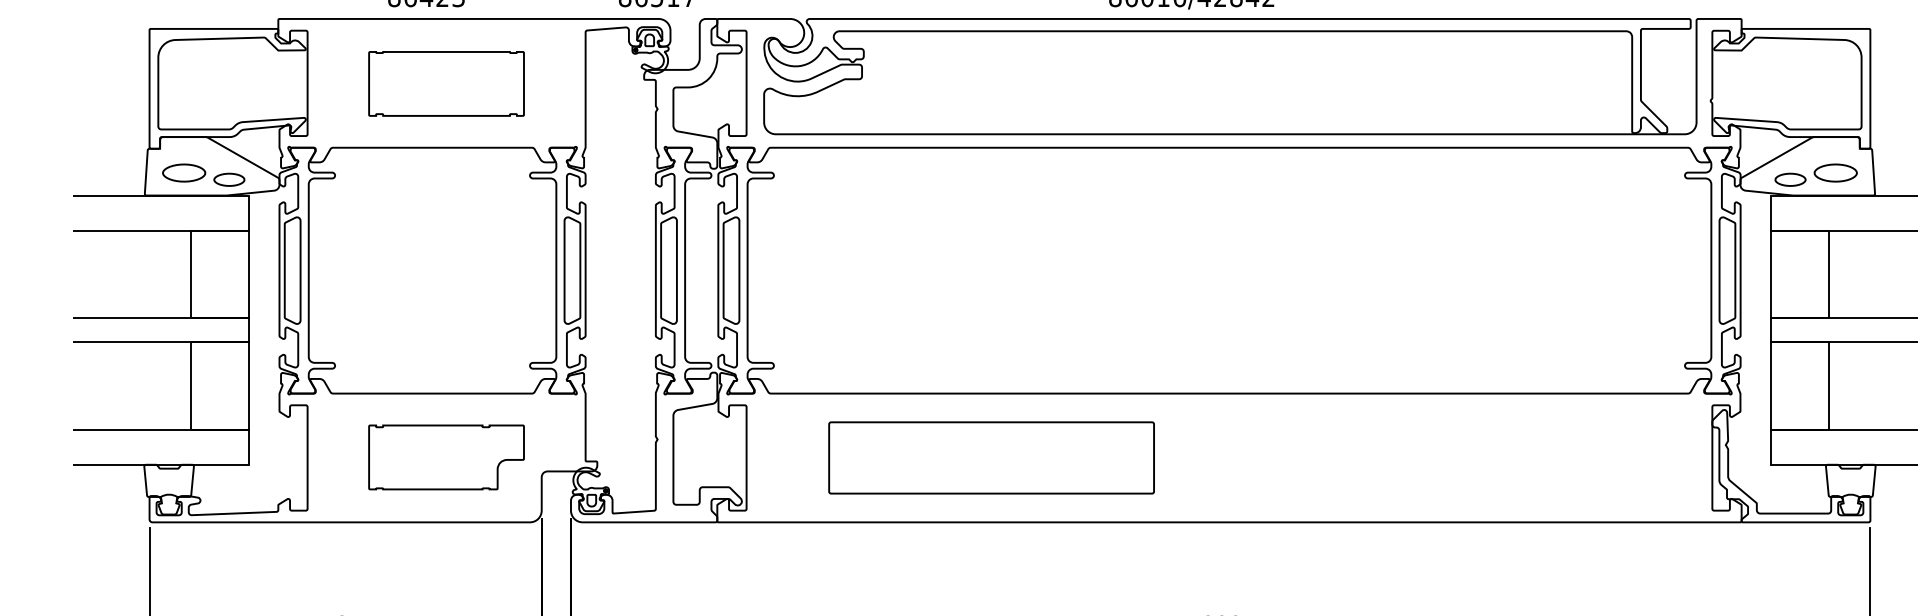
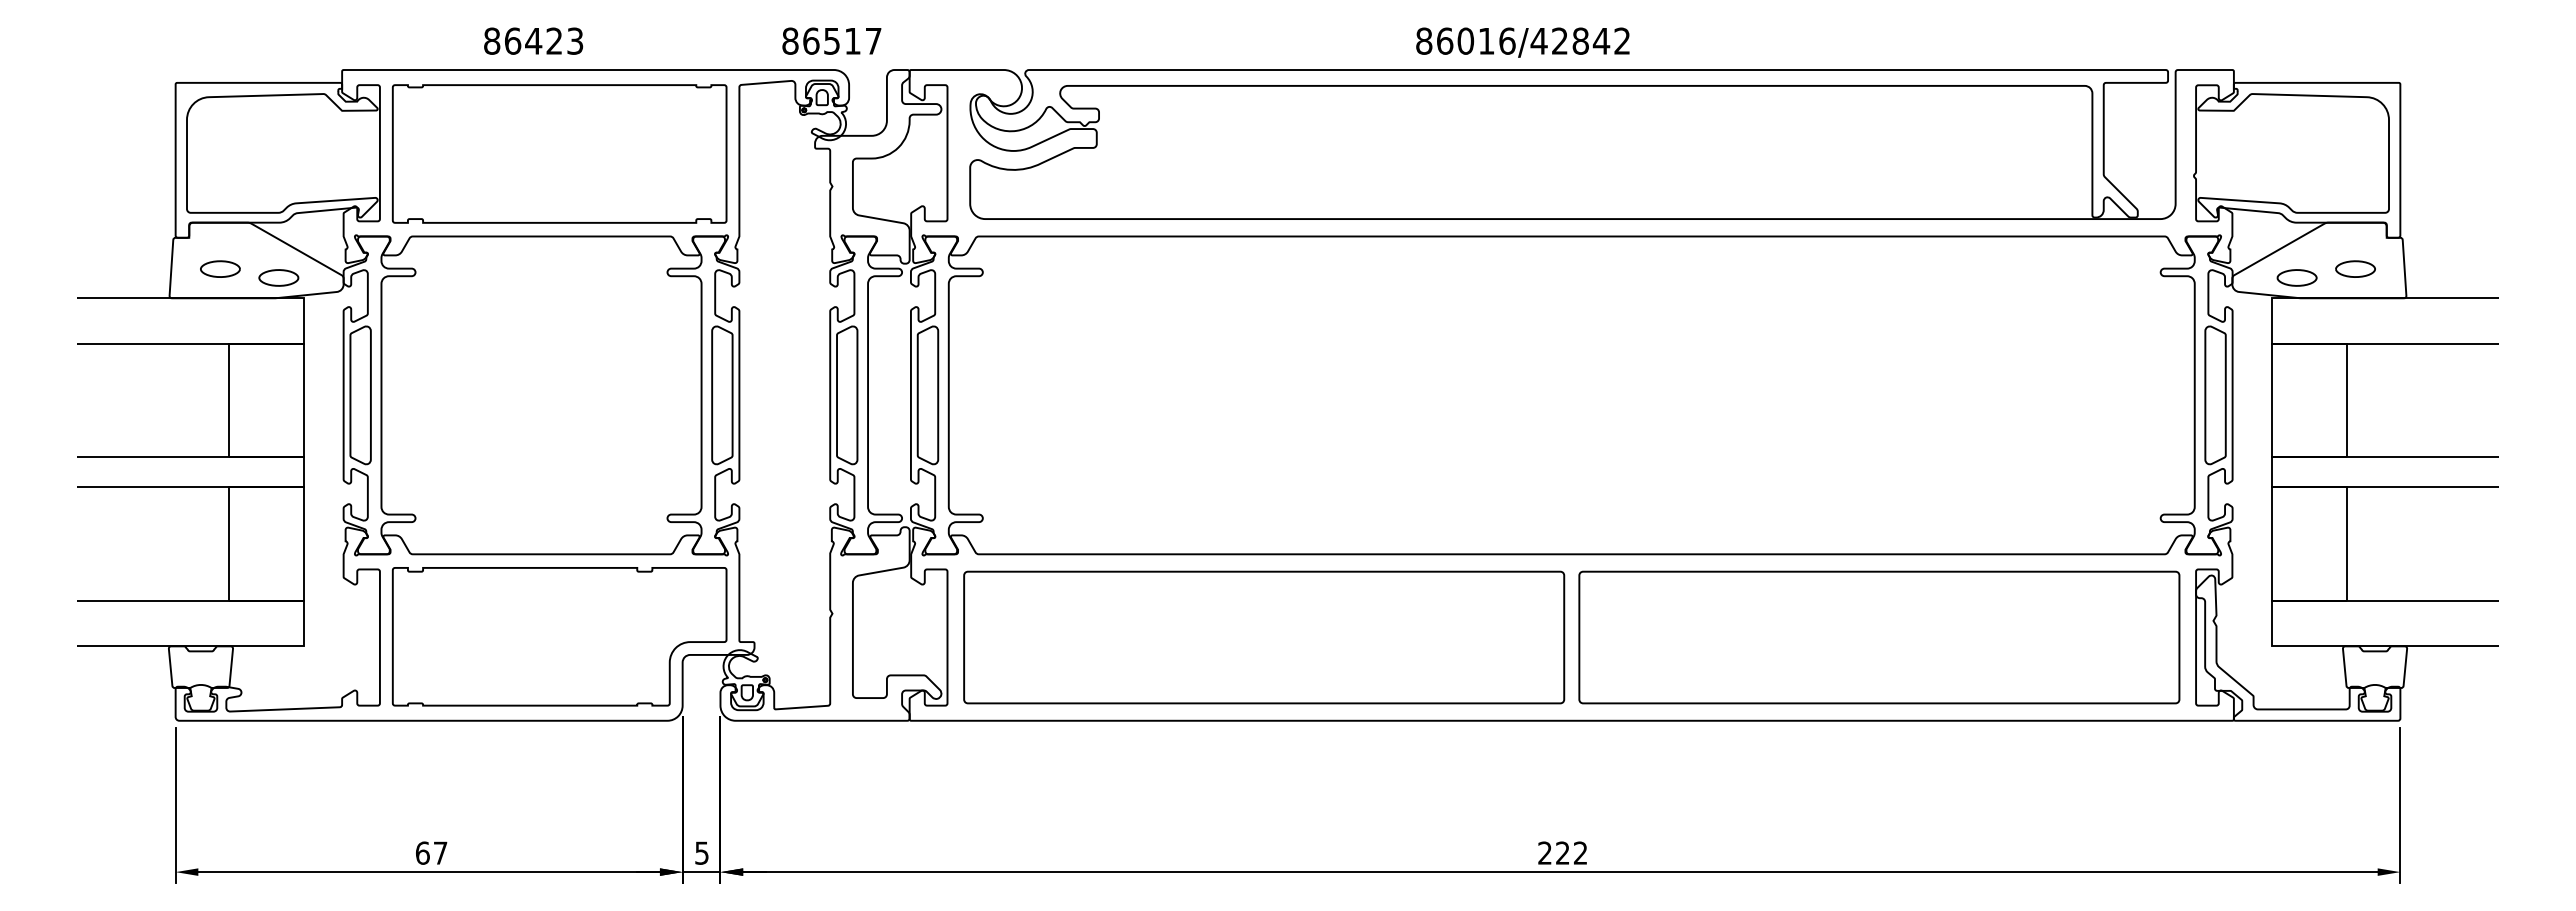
part: (446, 83) -> (559, 153), size x1.67
part: (184, 172) -> (220, 268), size x0.71
part: (1835, 172) -> (2355, 268), size x0.71
part: (446, 457) -> (559, 636), size x1.67
part: (991, 457) -> (1264, 637), size x1.43
part: (1467, 457) -> (1879, 637), added

